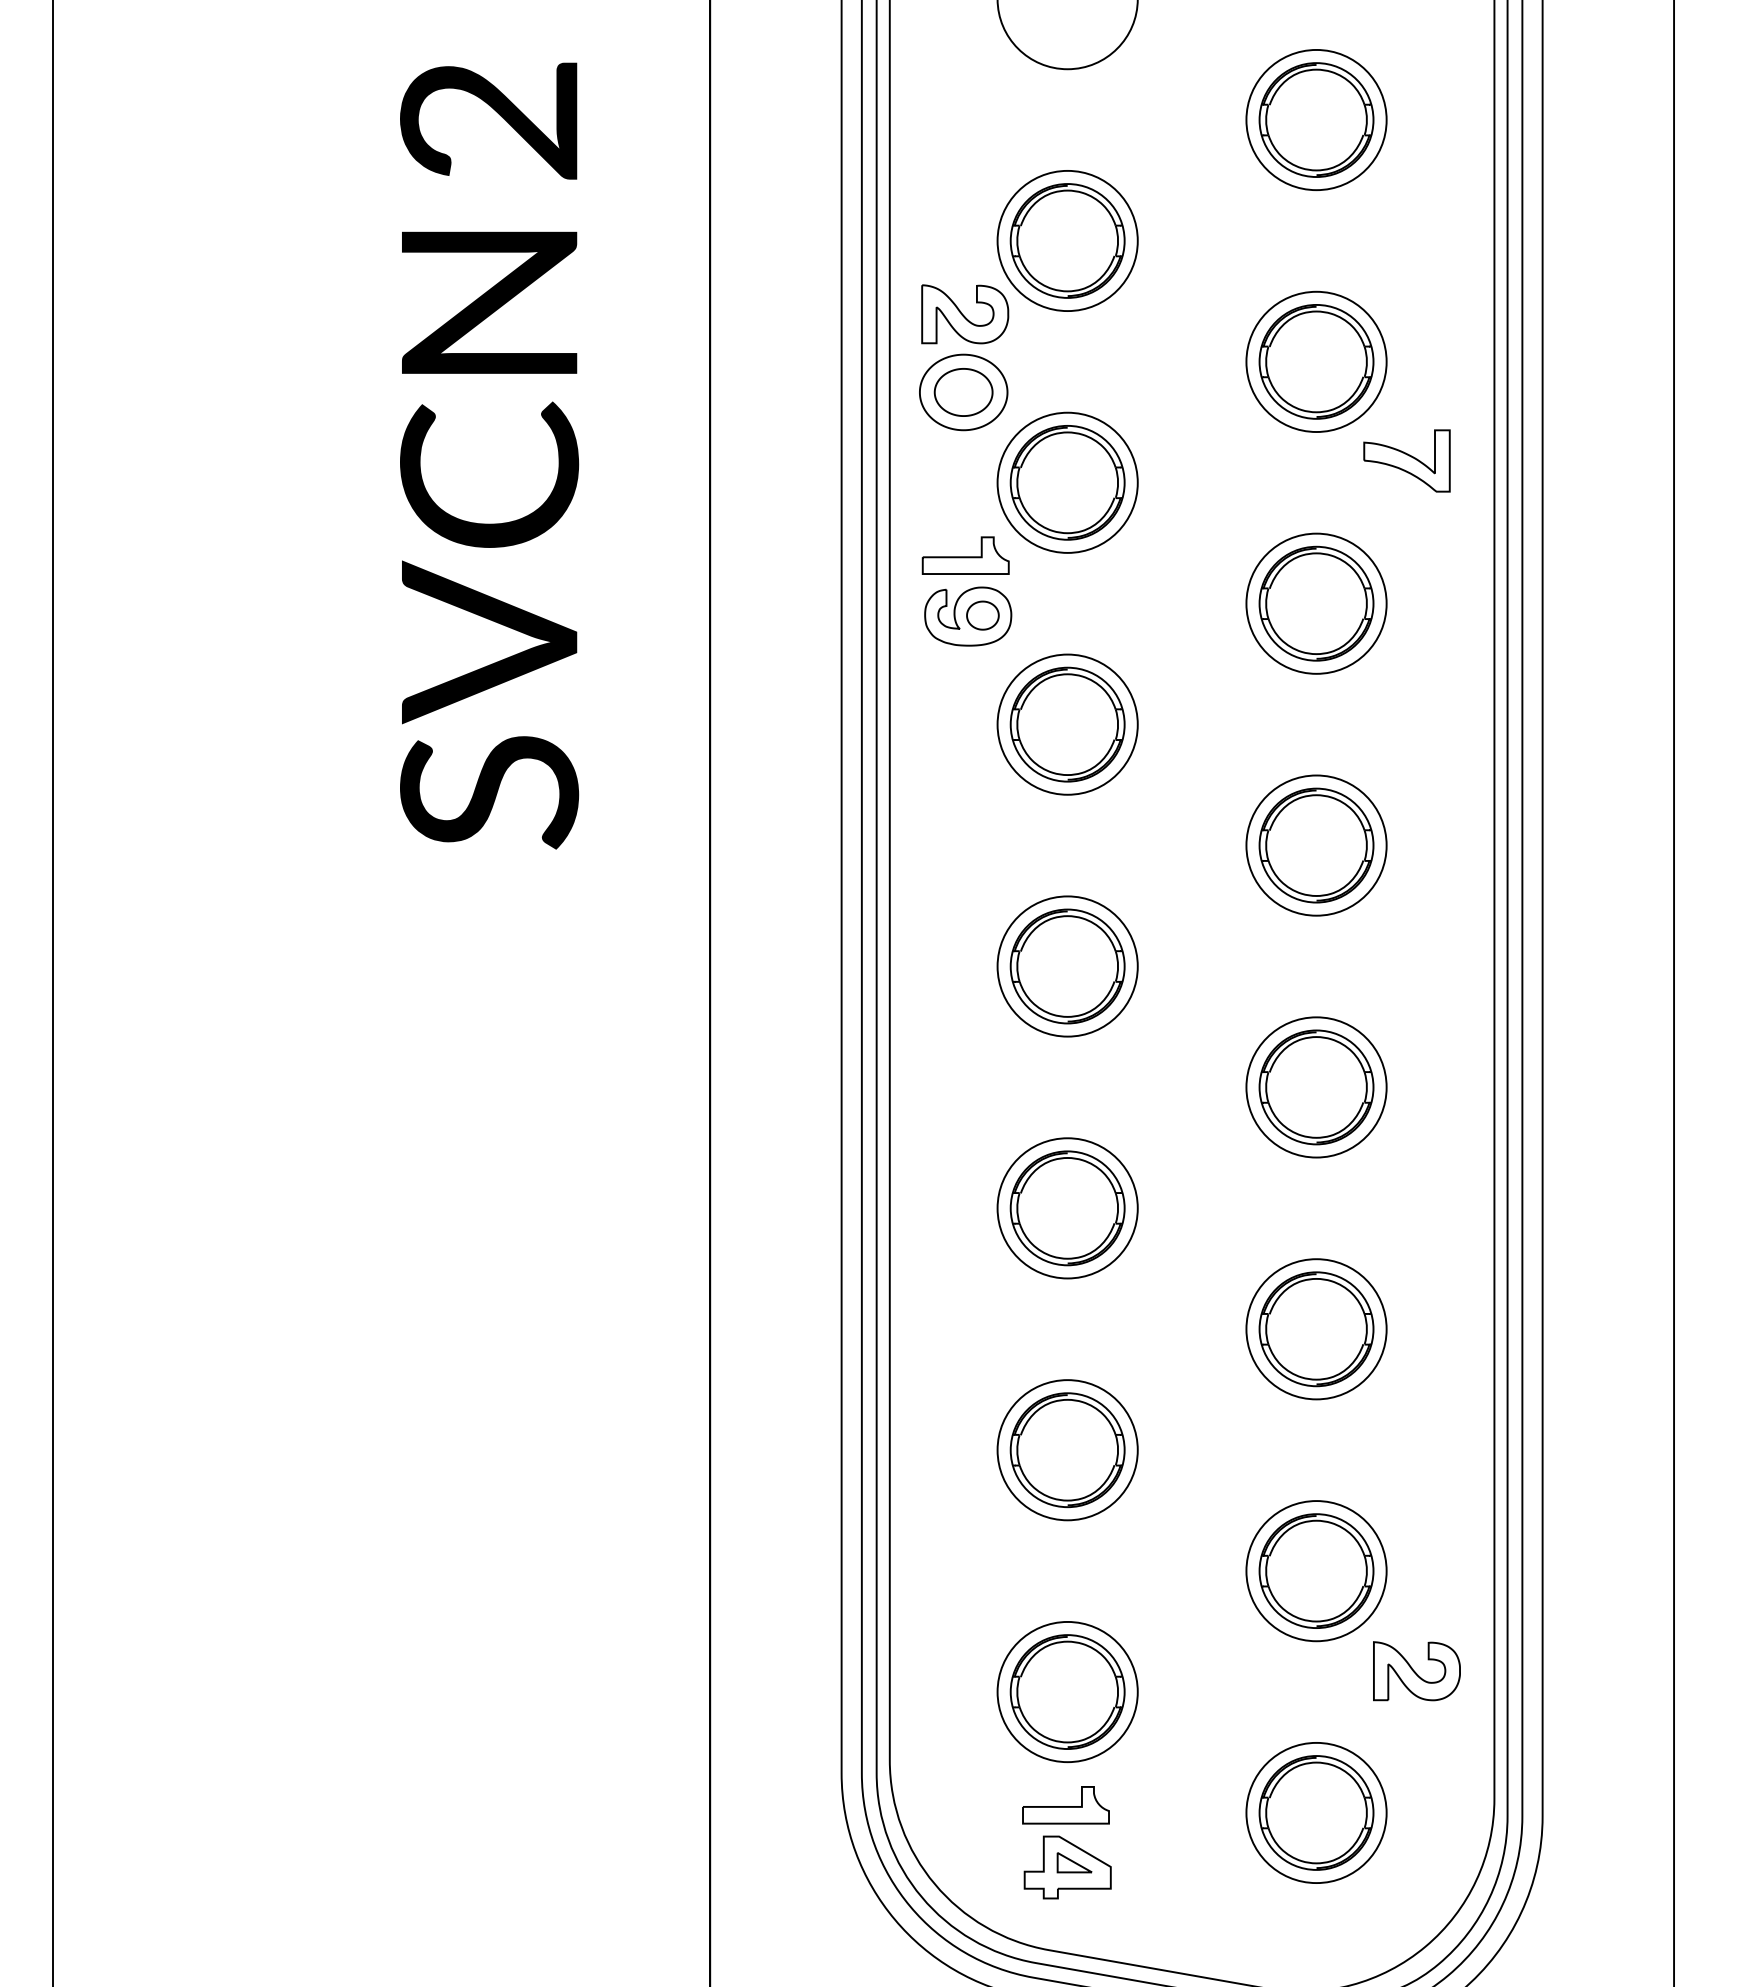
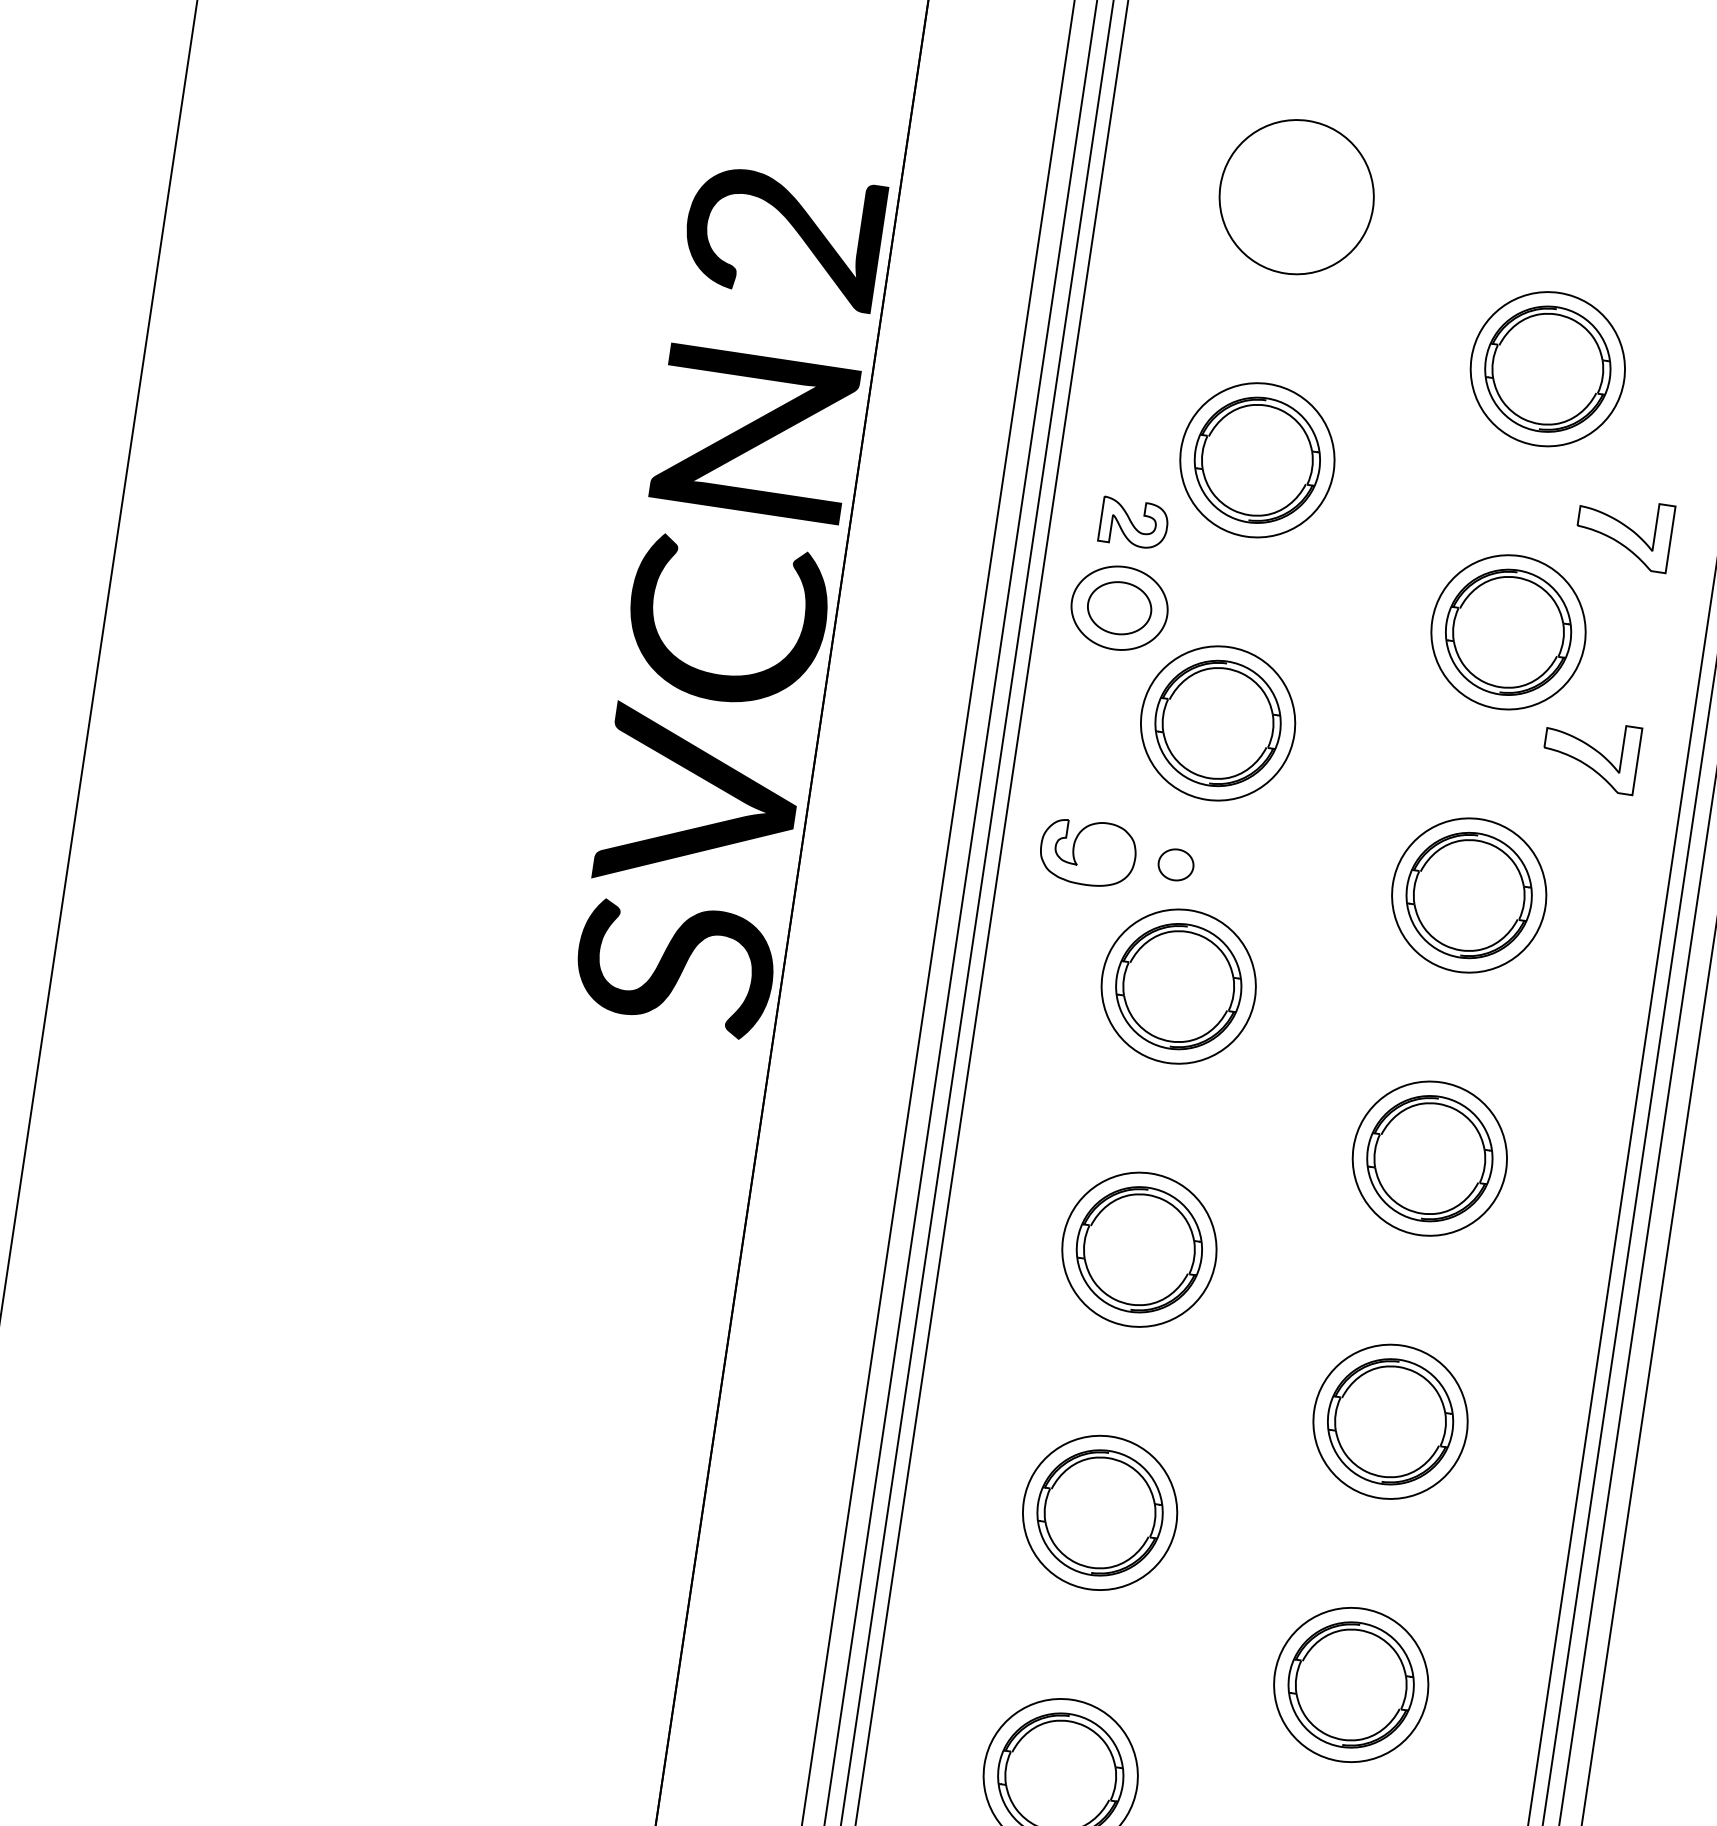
part: (1406, 256) -> (1623, 532), added
part: (965, 314) -> (1134, 523), size x0.7
text: (489, 455) -> (730, 600), moved
part: (965, 555) -> (1095, 785), removed
part: (982, 615) -> (1175, 864), moved

